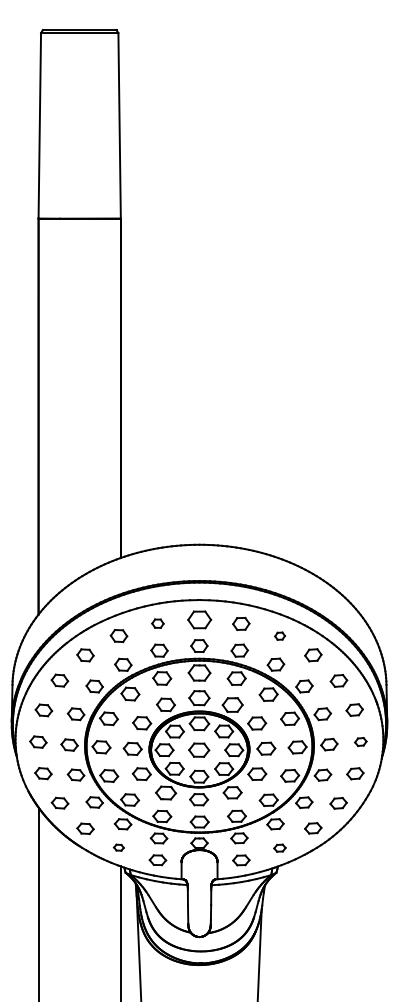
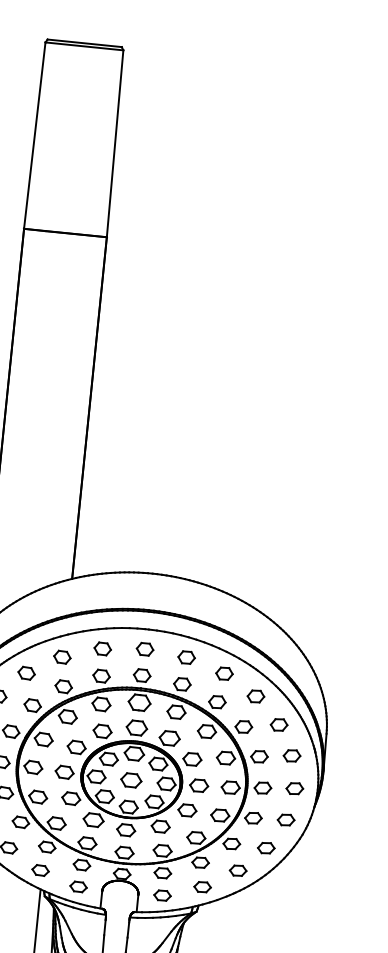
part: (199, 619) -> (145, 648), size x0.71
part: (157, 623) -> (102, 648), size x1.43
part: (279, 636) -> (223, 674), size x1.67
part: (360, 741) -> (294, 788), size x1.43
part: (118, 847) -> (40, 870), size x1.67
part: (279, 848) -> (202, 887), size x1.43

